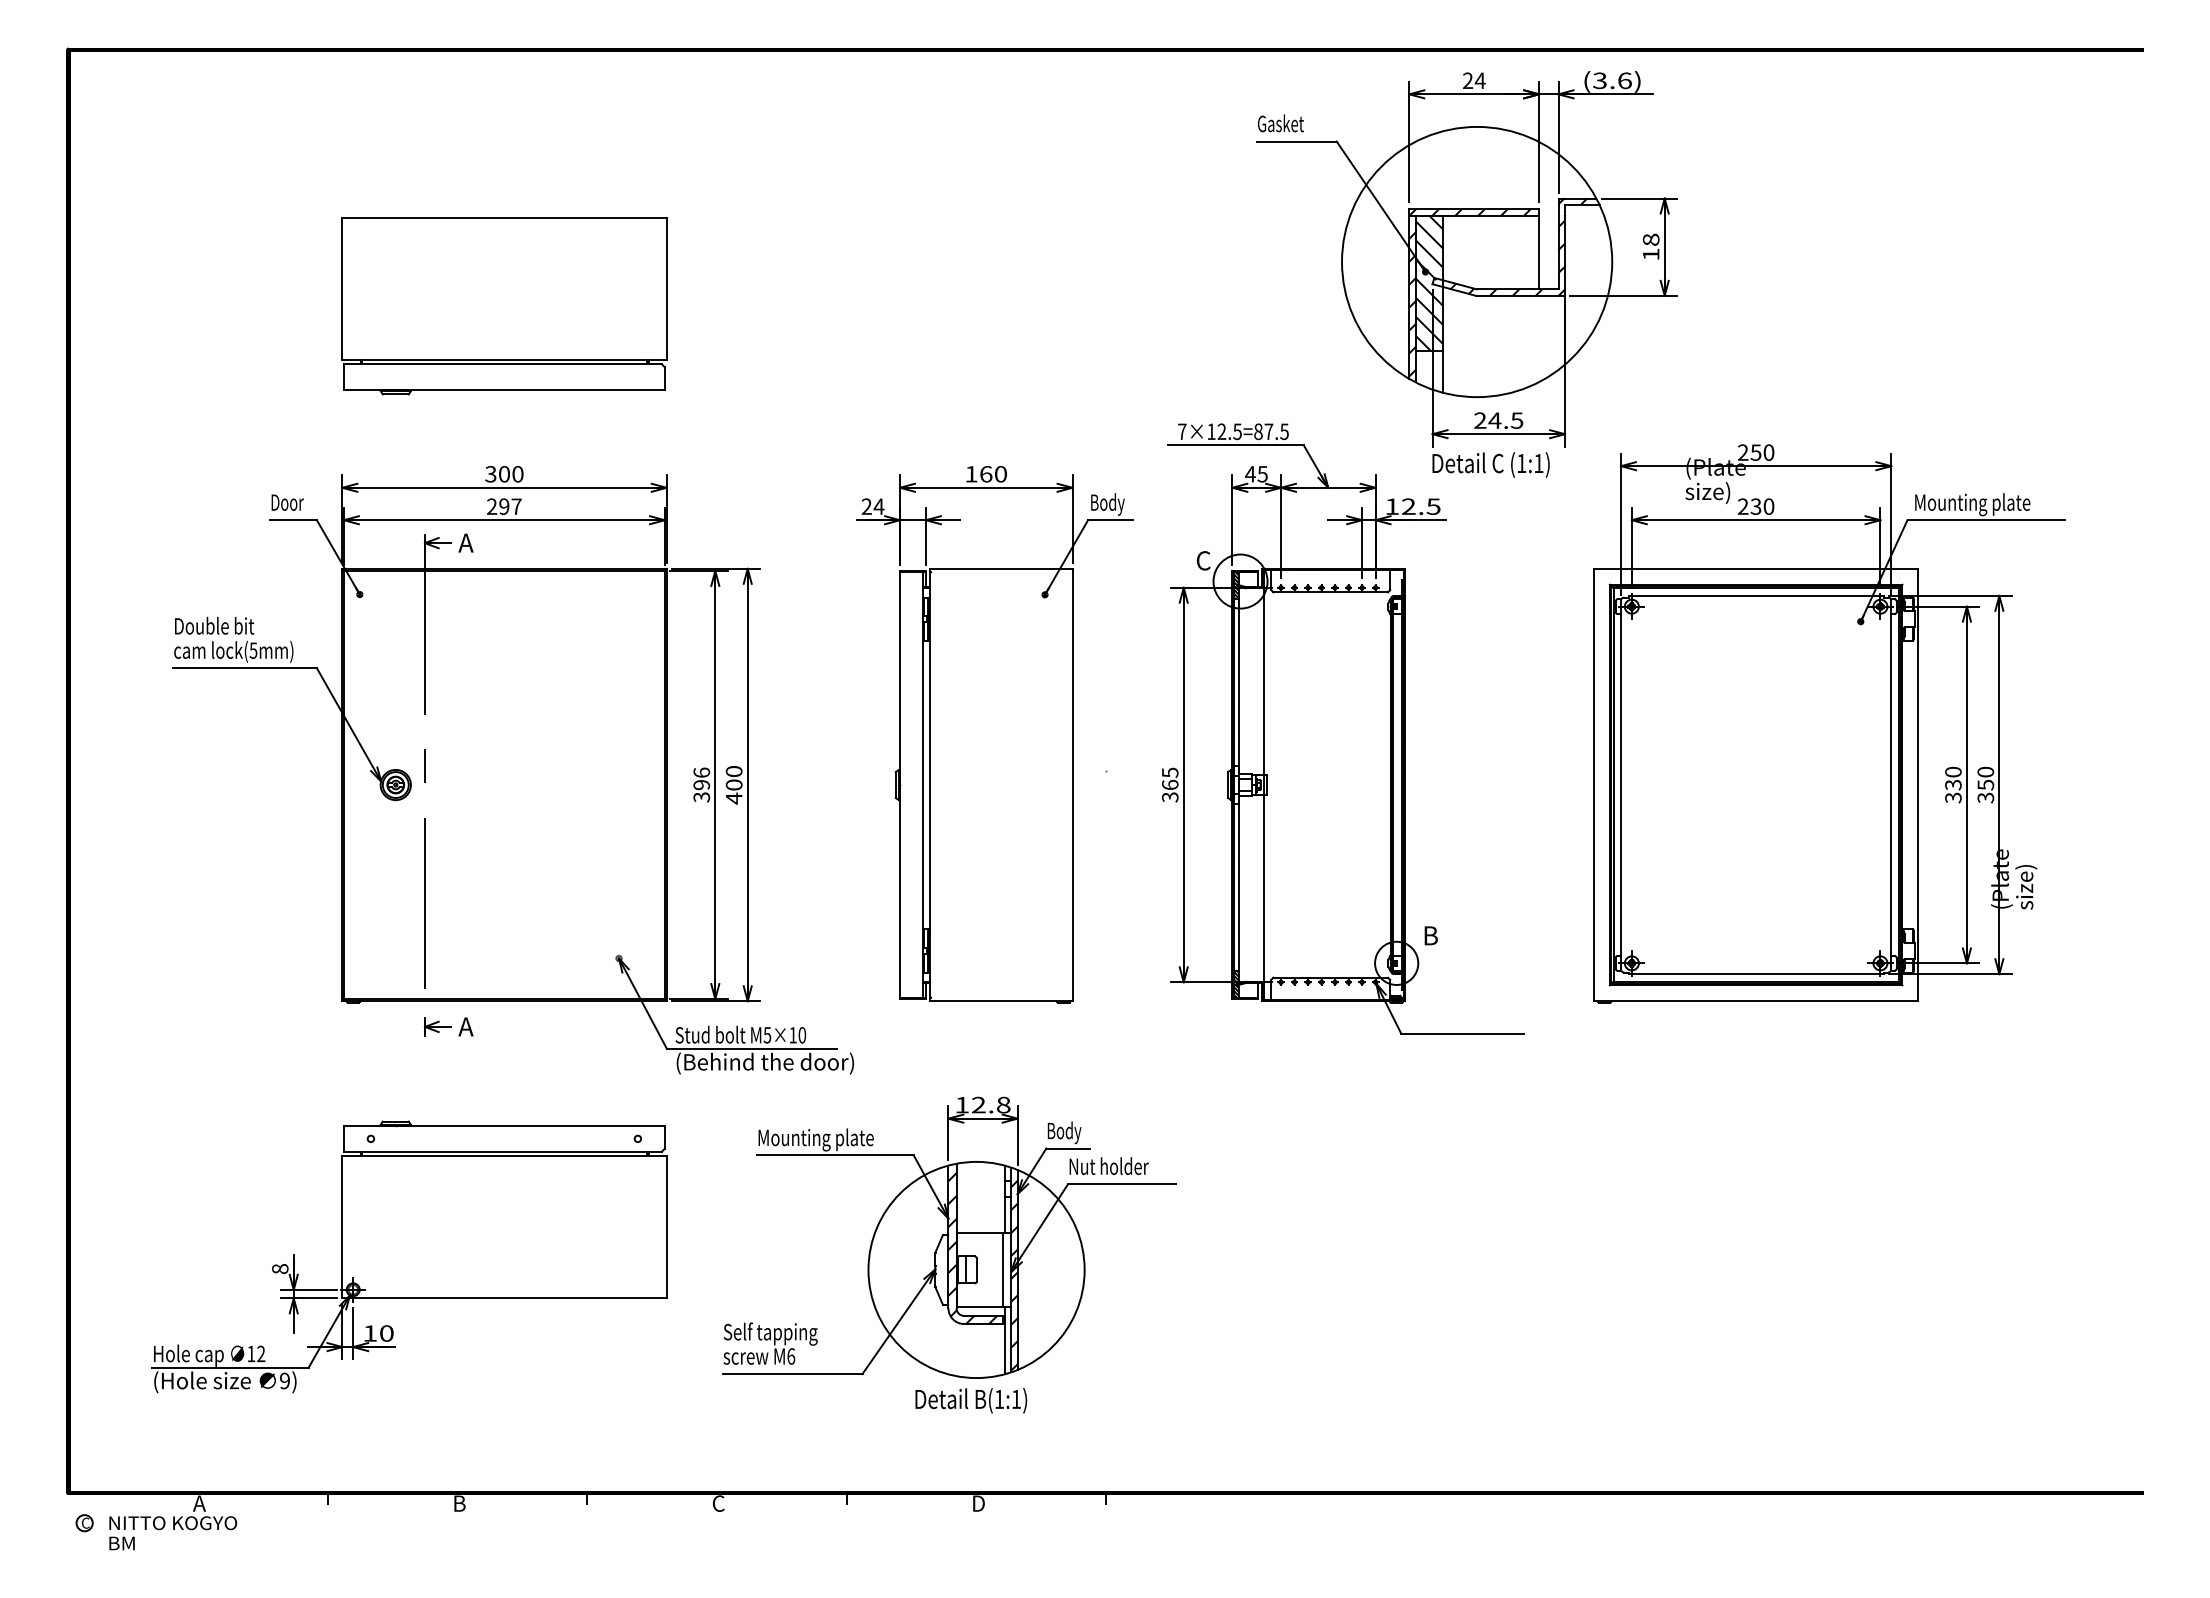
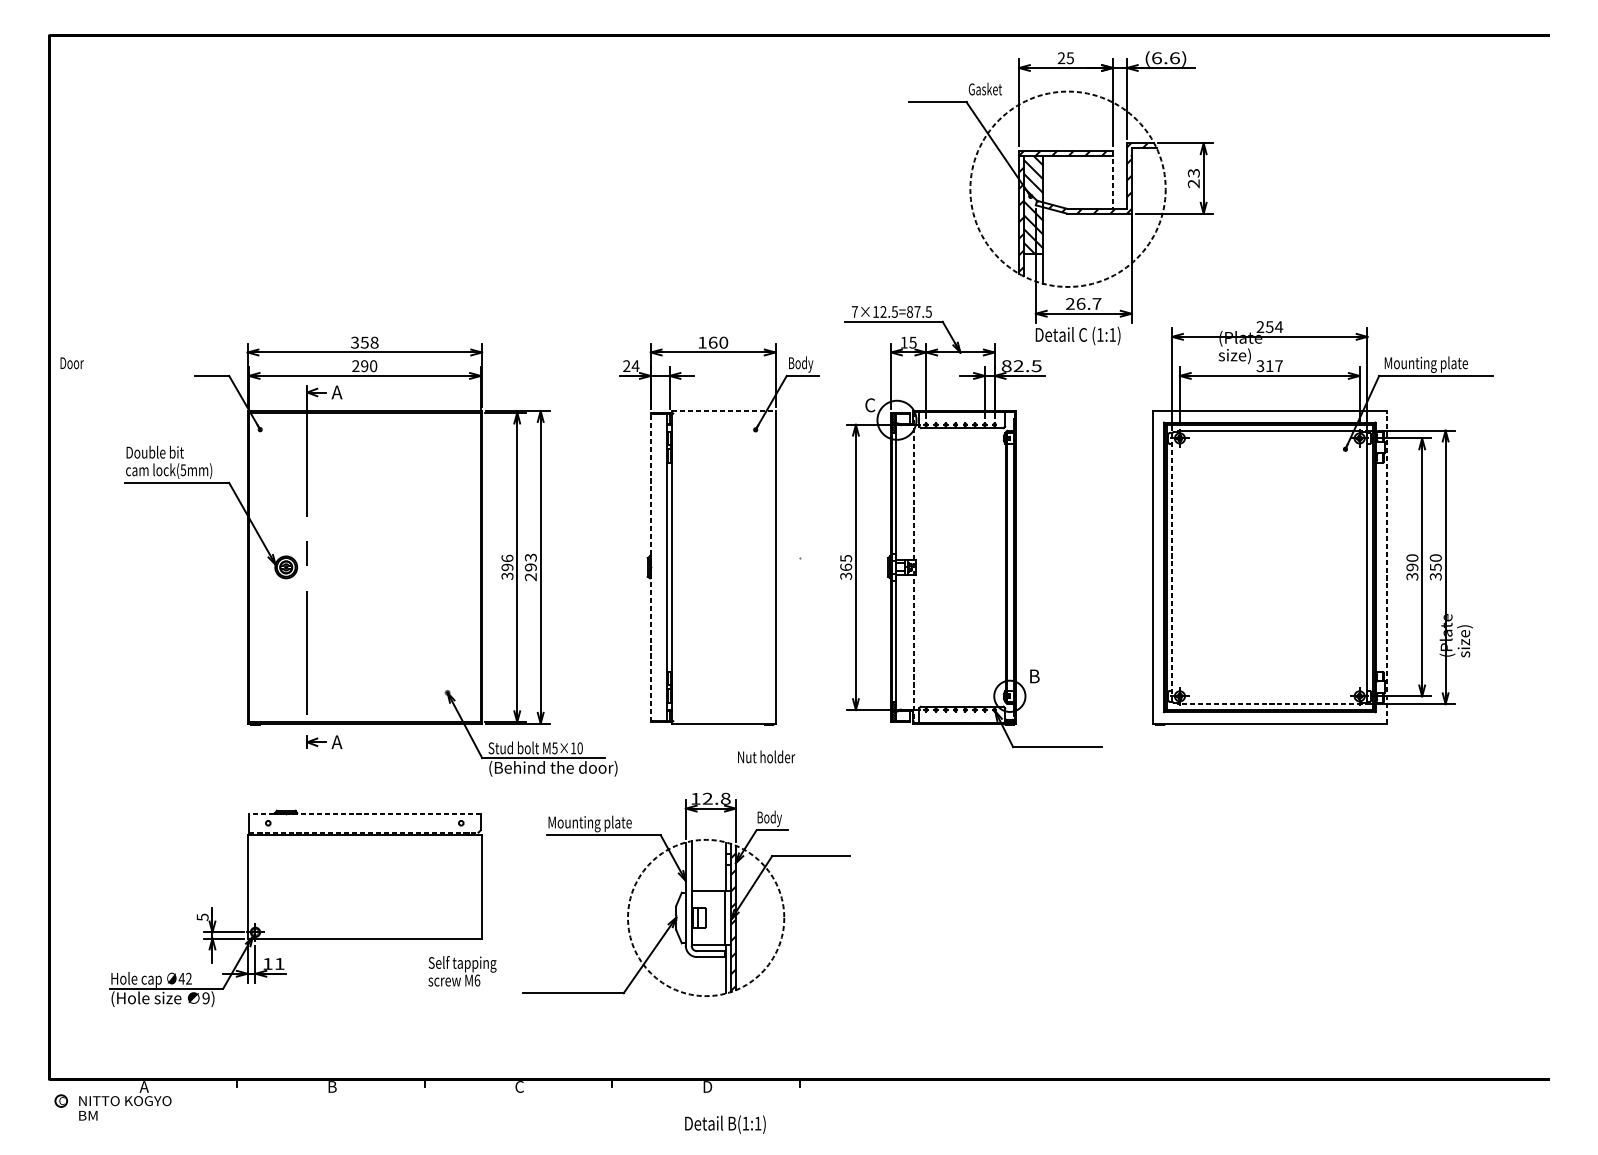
text: (1479, 80) -> (1069, 58), 24 -> 25
text: (1600, 80) -> (1157, 58), (3.6) -> (6.6)
text: (1280, 123) -> (985, 89), moved
text: (1650, 246) -> (1193, 178), 18 -> 23
line: (1539, 249) -> (1113, 180), solid -> dashed
circle: (1477, 261) -> (1068, 188), solid -> dashed
part: (504, 306) -> (364, 221), removed
text: (1505, 420) -> (1088, 303), 24.5 -> 26.7
text: (1768, 452) -> (1278, 326), 250 -> 254
text: (510, 474) -> (369, 342), 300 -> 358
text: (1249, 474) -> (903, 342), 45 -> 15
text: (287, 502) -> (72, 363), moved
text: (516, 506) -> (373, 366), 297 -> 290
text: (1392, 506) -> (1006, 366), 12.5 -> 82.5
text: (1755, 506) -> (1269, 366), 230 -> 317
line: (1001, 568) -> (724, 410), solid -> dashed
line: (900, 784) -> (651, 567), solid -> dashed
line: (1918, 784) -> (1387, 567), solid -> dashed
text: (1953, 784) -> (1412, 567), 330 -> 390
text: (733, 785) -> (530, 567), 400 -> 293
line: (1263, 785) -> (913, 567), solid -> dashed
line: (1621, 785) -> (1172, 567), solid -> dashed
line: (1756, 974) -> (1270, 704), solid -> dashed
line: (504, 1125) -> (364, 813), solid -> dashed
line: (502, 1151) -> (363, 832), solid -> dashed
text: (1108, 1165) -> (766, 756), moved
hatch: (972, 1248) -> (703, 902), removed
text: (280, 1269) -> (202, 917), 8 -> 5
circle: (976, 1269) -> (706, 917), solid -> dashed
text: (386, 1333) -> (279, 963), 10 -> 11
text: (770, 1343) -> (462, 971), moved
text: (250, 1354) -> (181, 979), 12 -> 42
text: (971, 1400) -> (725, 1124), moved

